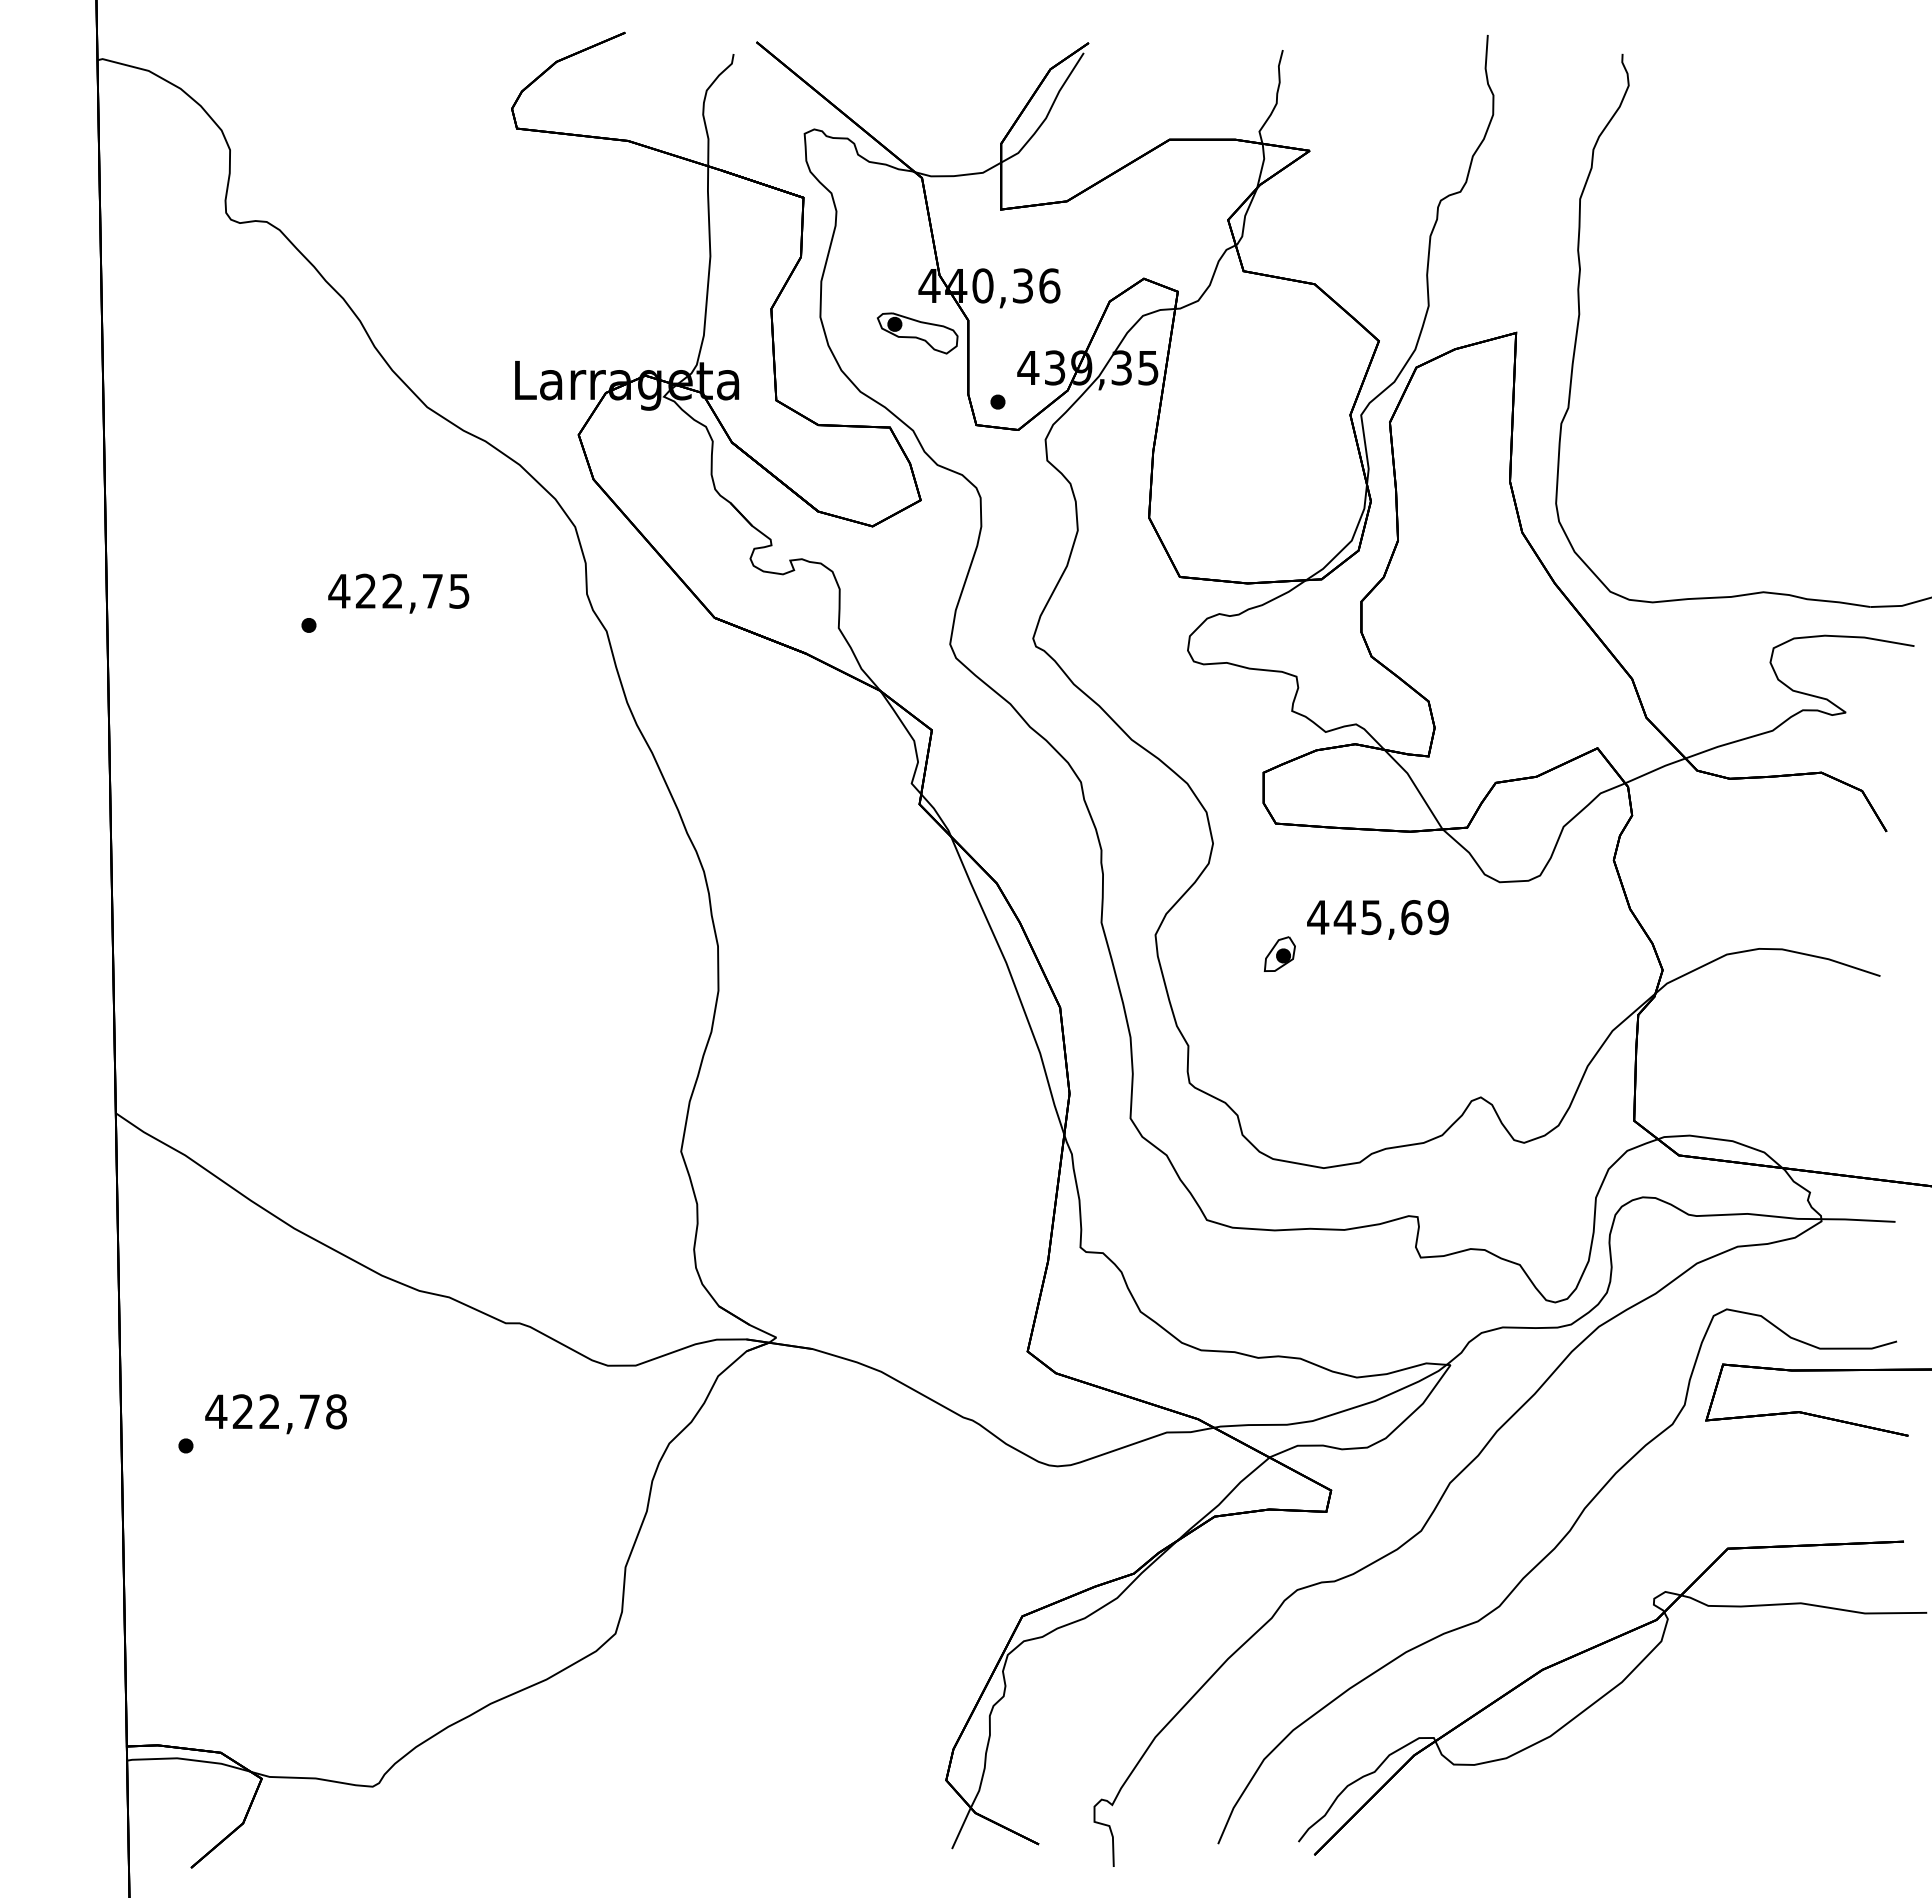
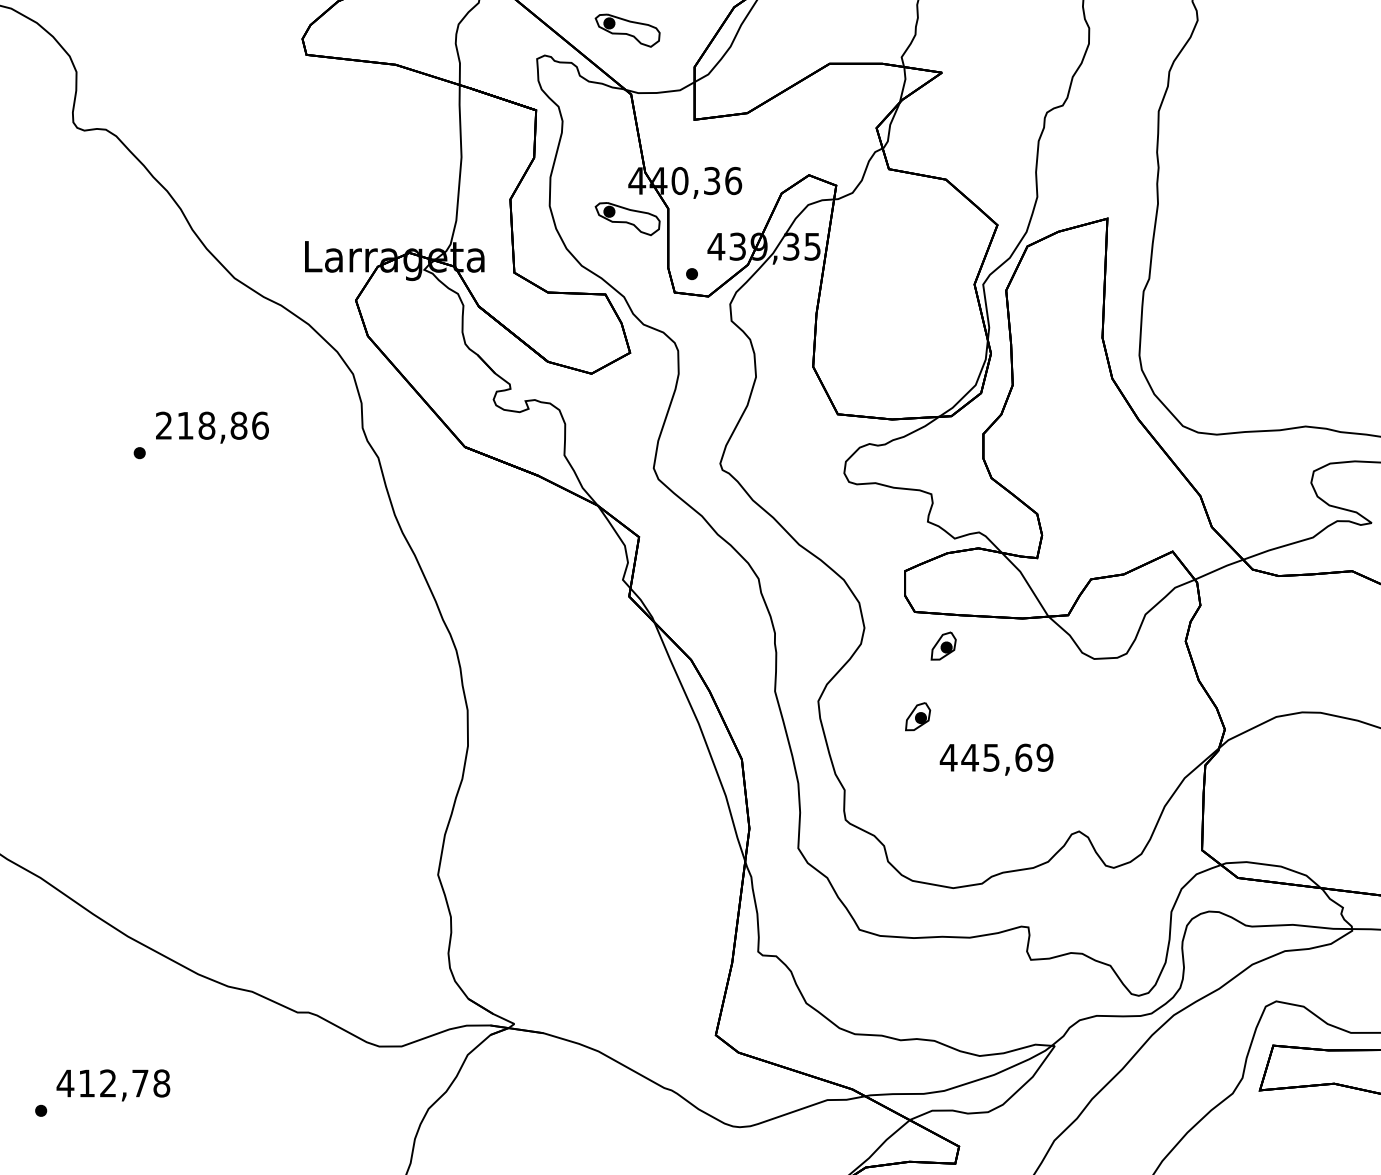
part: (917, 98) -> (627, 30), added
text: (399, 590) -> (212, 425), 422,75 -> 218,86
part: (1311, 865) -> (943, 645), added
text: (1377, 919) -> (996, 759), moved
text: (242, 1411) -> (86, 1083), 422,78 -> 412,78

